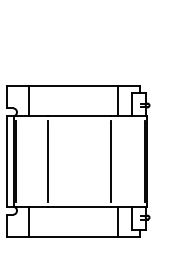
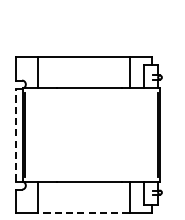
line: (7, 161) -> (16, 135), solid -> dashed
line: (47, 161) -> (57, 135), removed
line: (110, 161) -> (121, 135), removed
line: (73, 237) -> (83, 213), solid -> dashed

